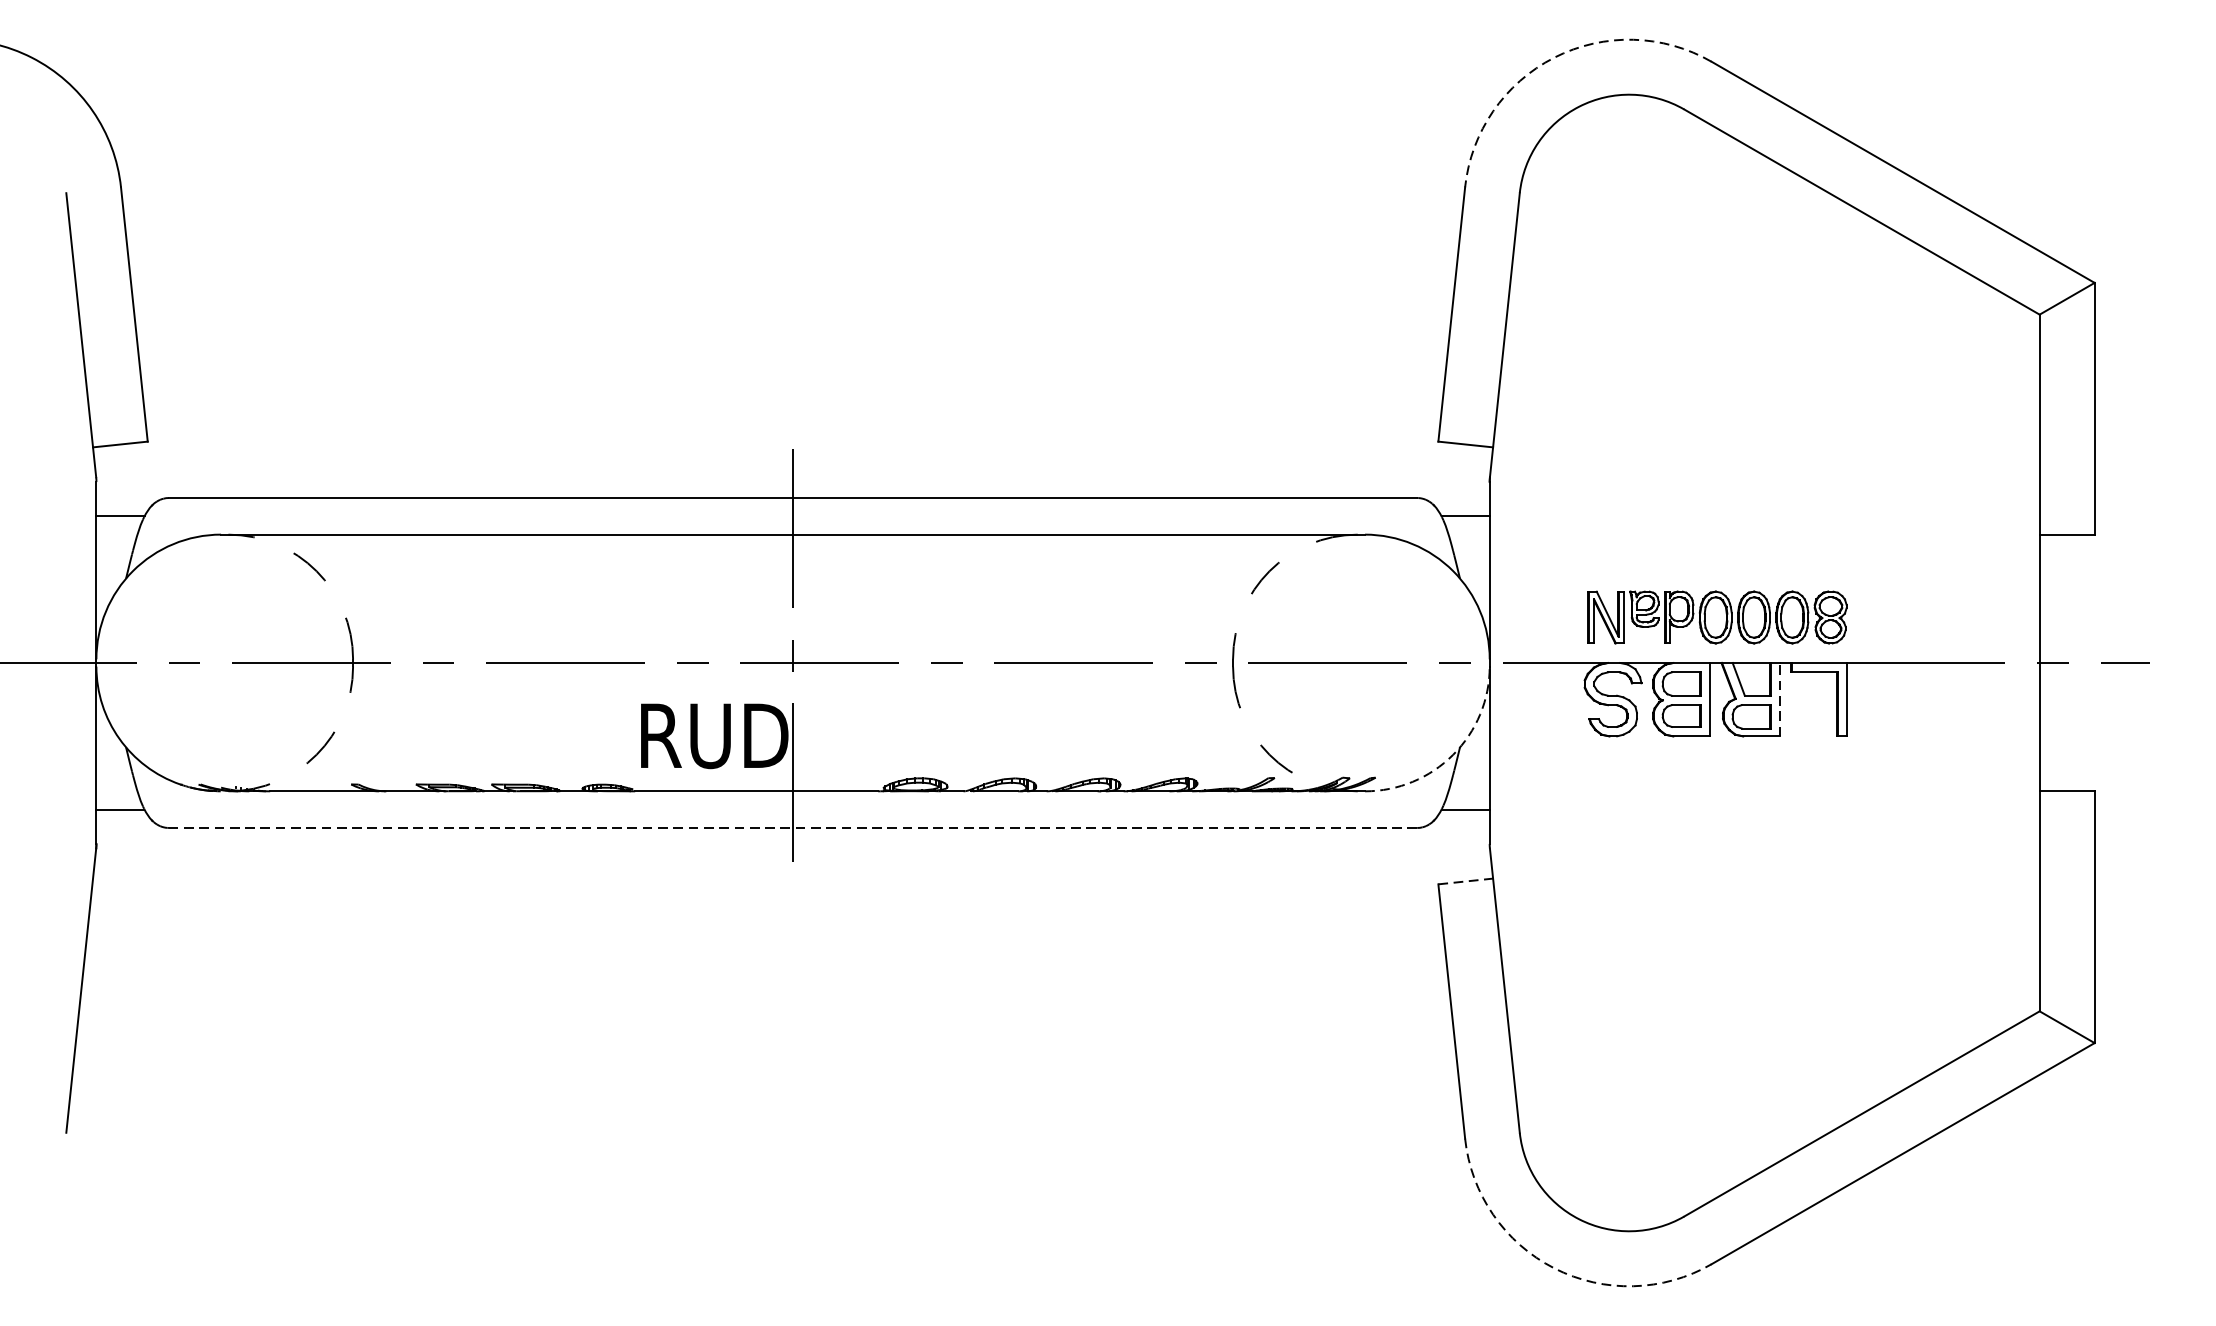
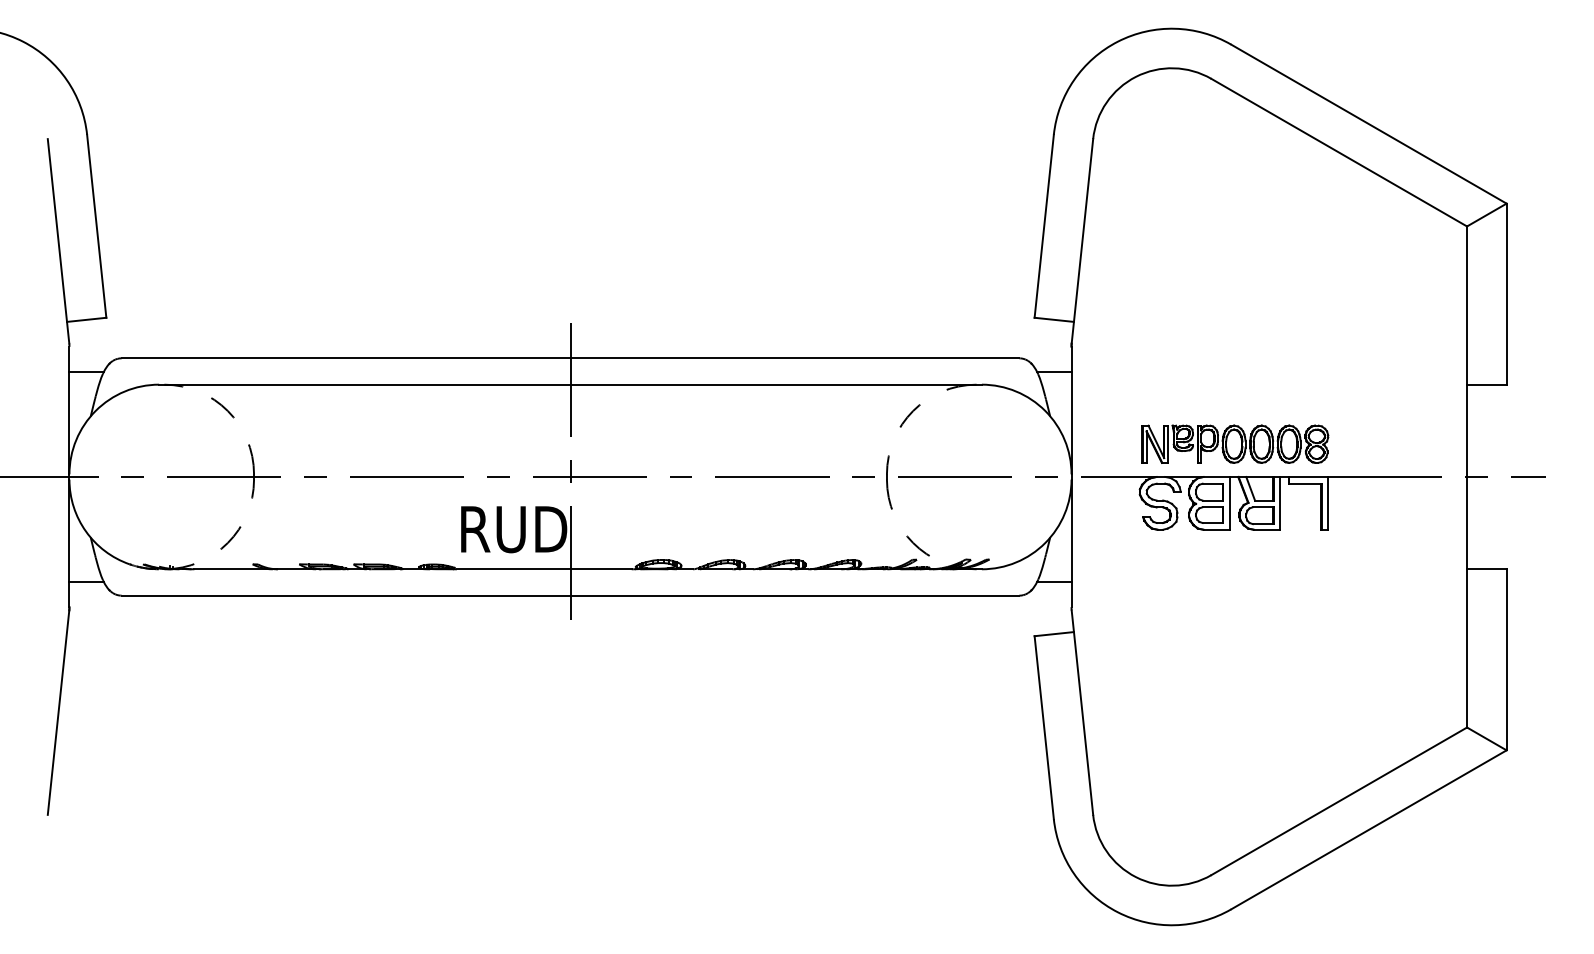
arc: (1553, 57) -> (1117, 41), dashed -> solid
line: (1780, 698) -> (1280, 502), dashed -> solid
arc: (1453, 755) -> (1045, 543), dashed -> solid
line: (793, 827) -> (570, 595), dashed -> solid
line: (1466, 881) -> (1054, 634), dashed -> solid
arc: (1553, 1268) -> (1117, 912), dashed -> solid

